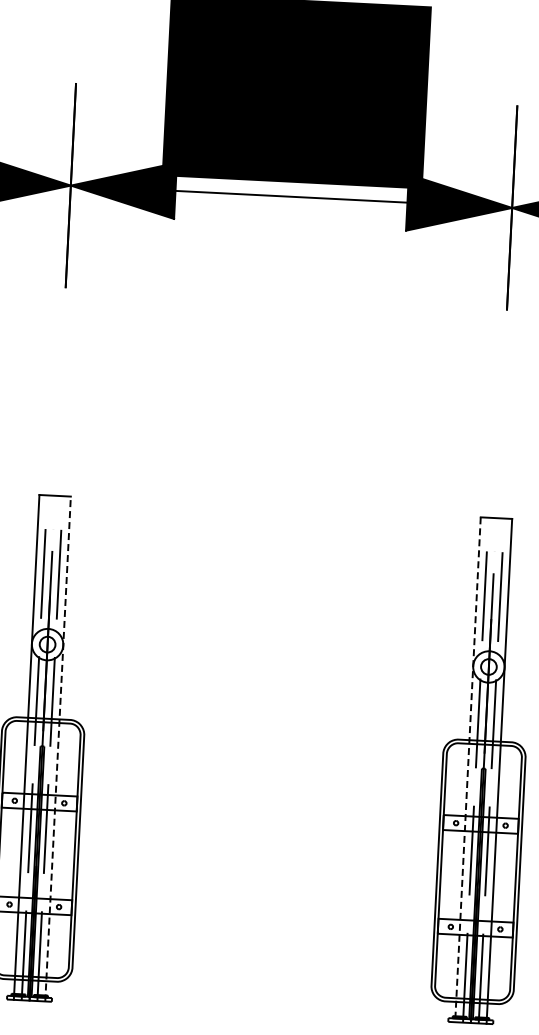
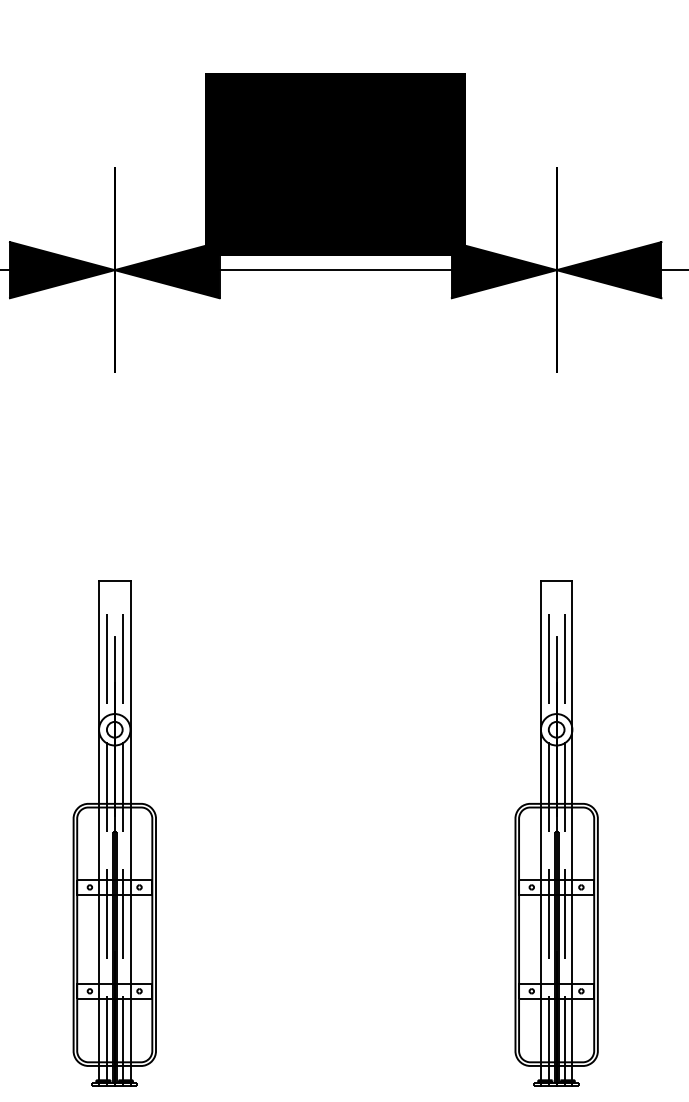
line: (58, 749) -> (130, 833), dashed -> solid
line: (467, 769) -> (540, 833), dashed -> solid

